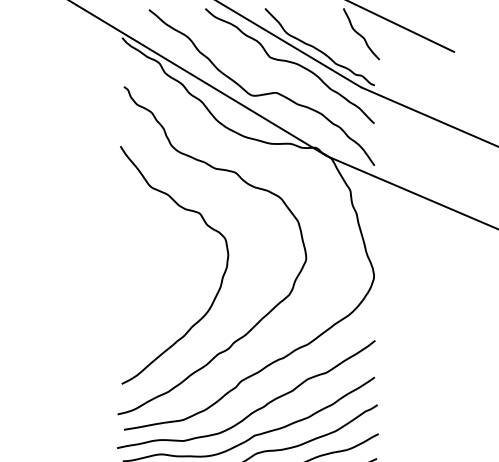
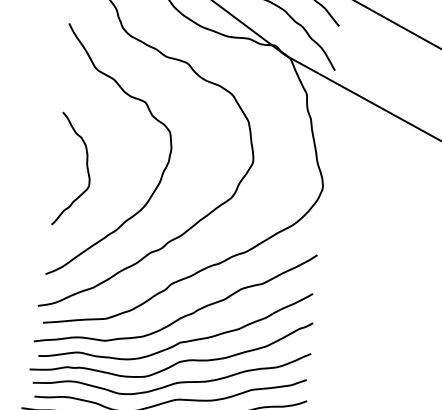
curve: (150, 281) -> (86, 169), added

